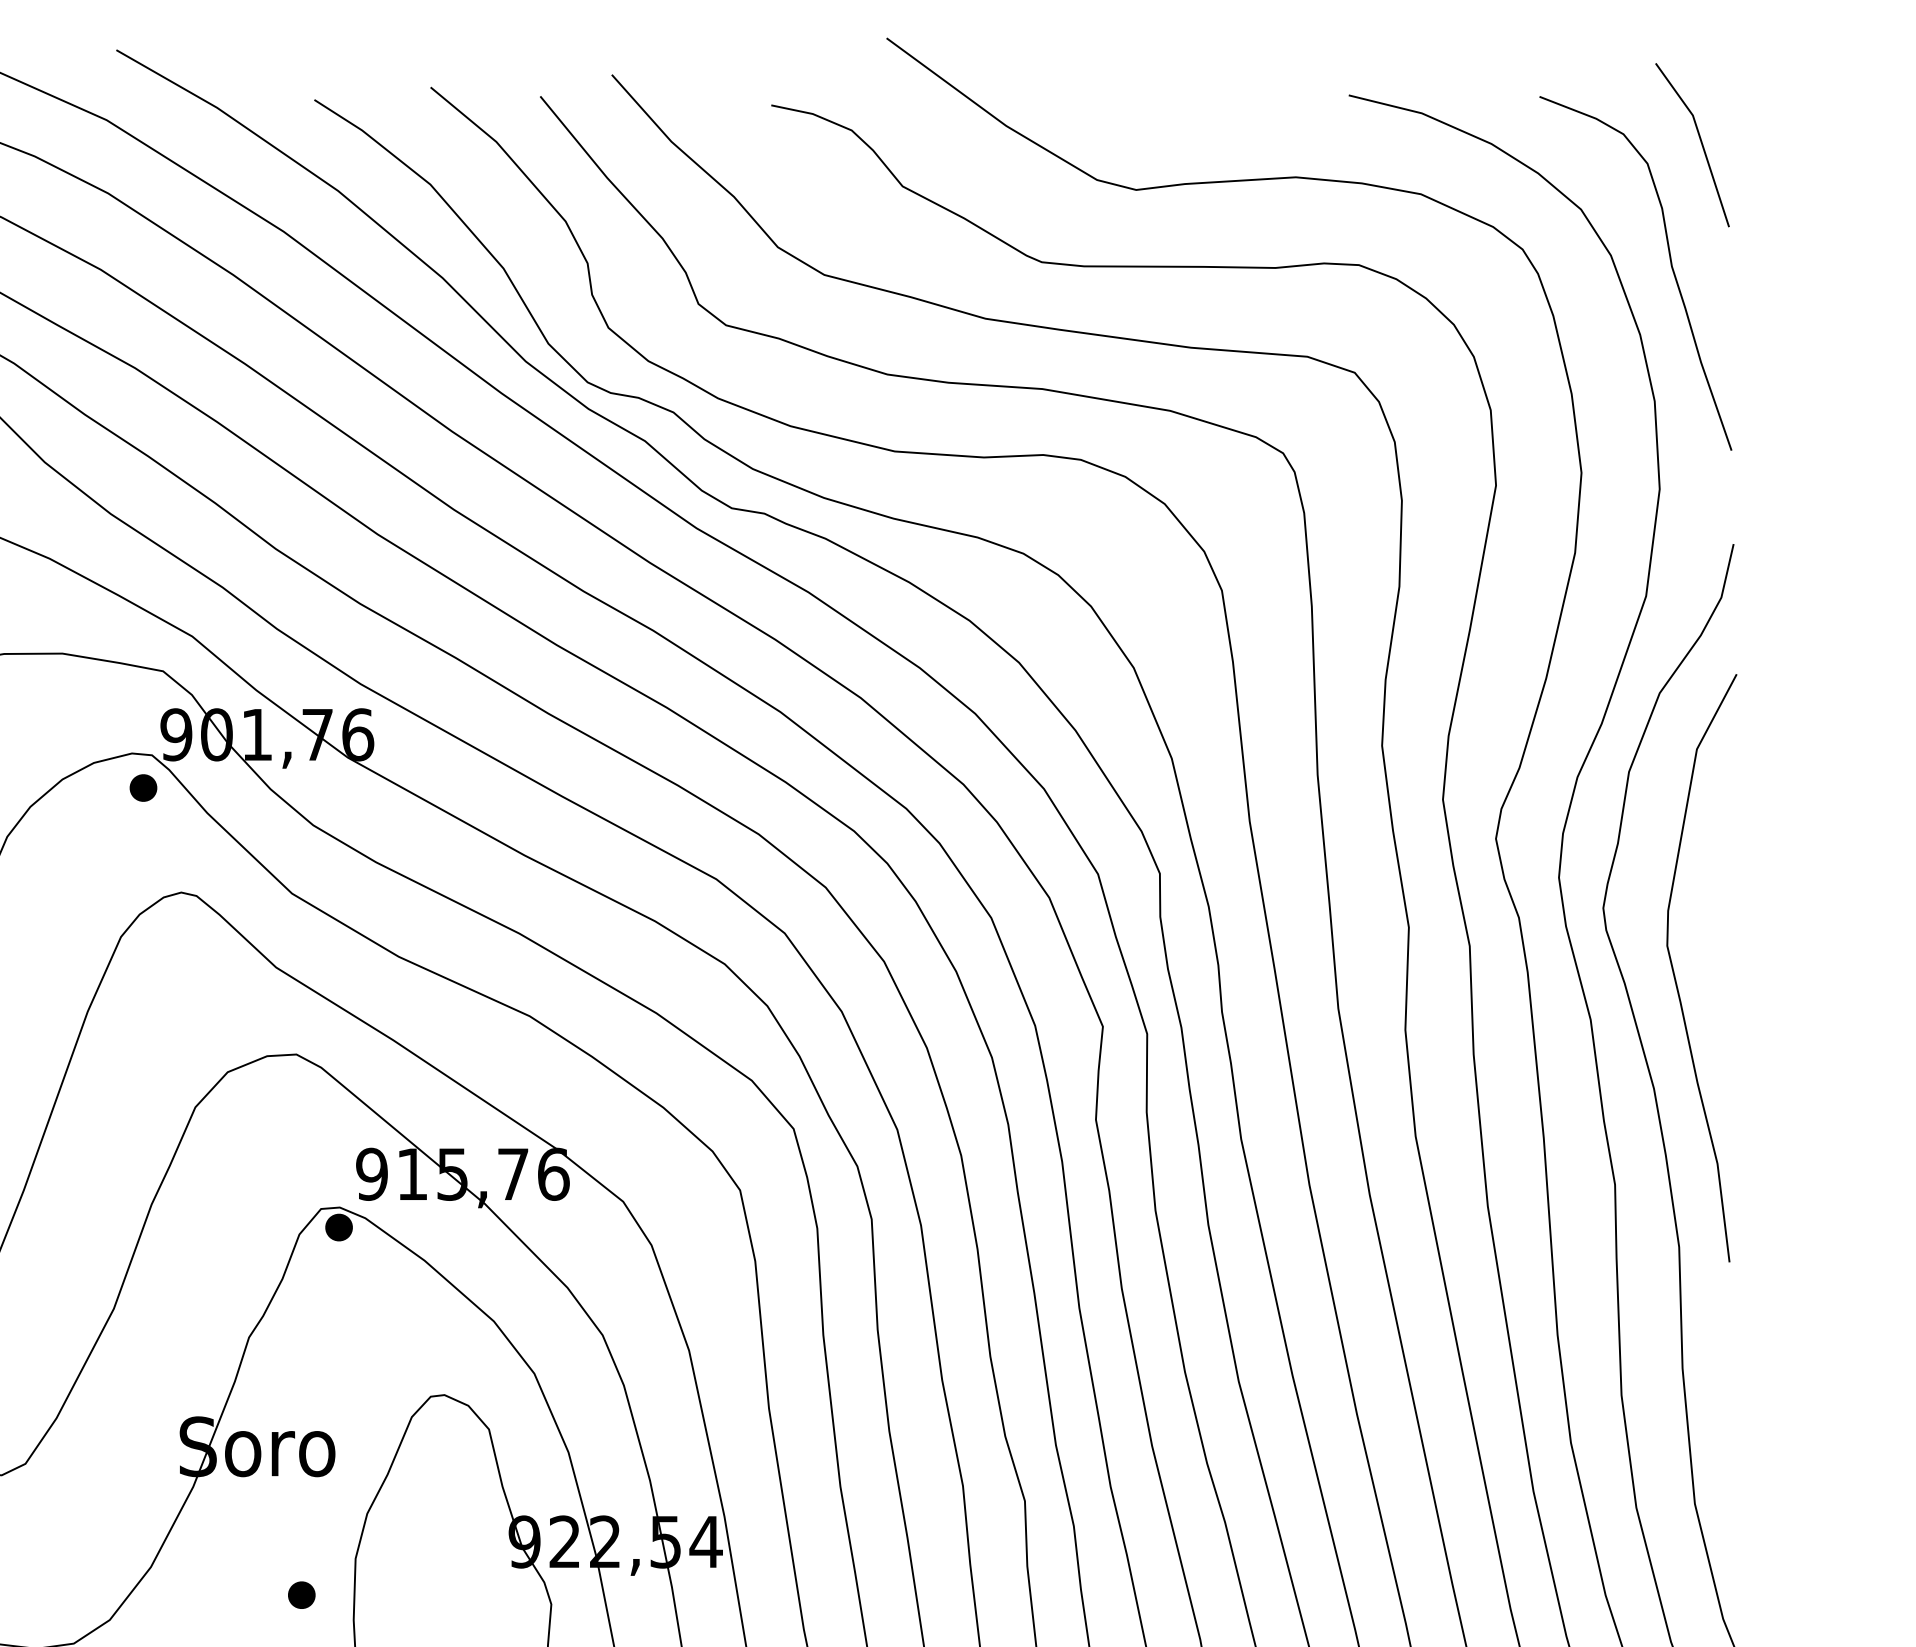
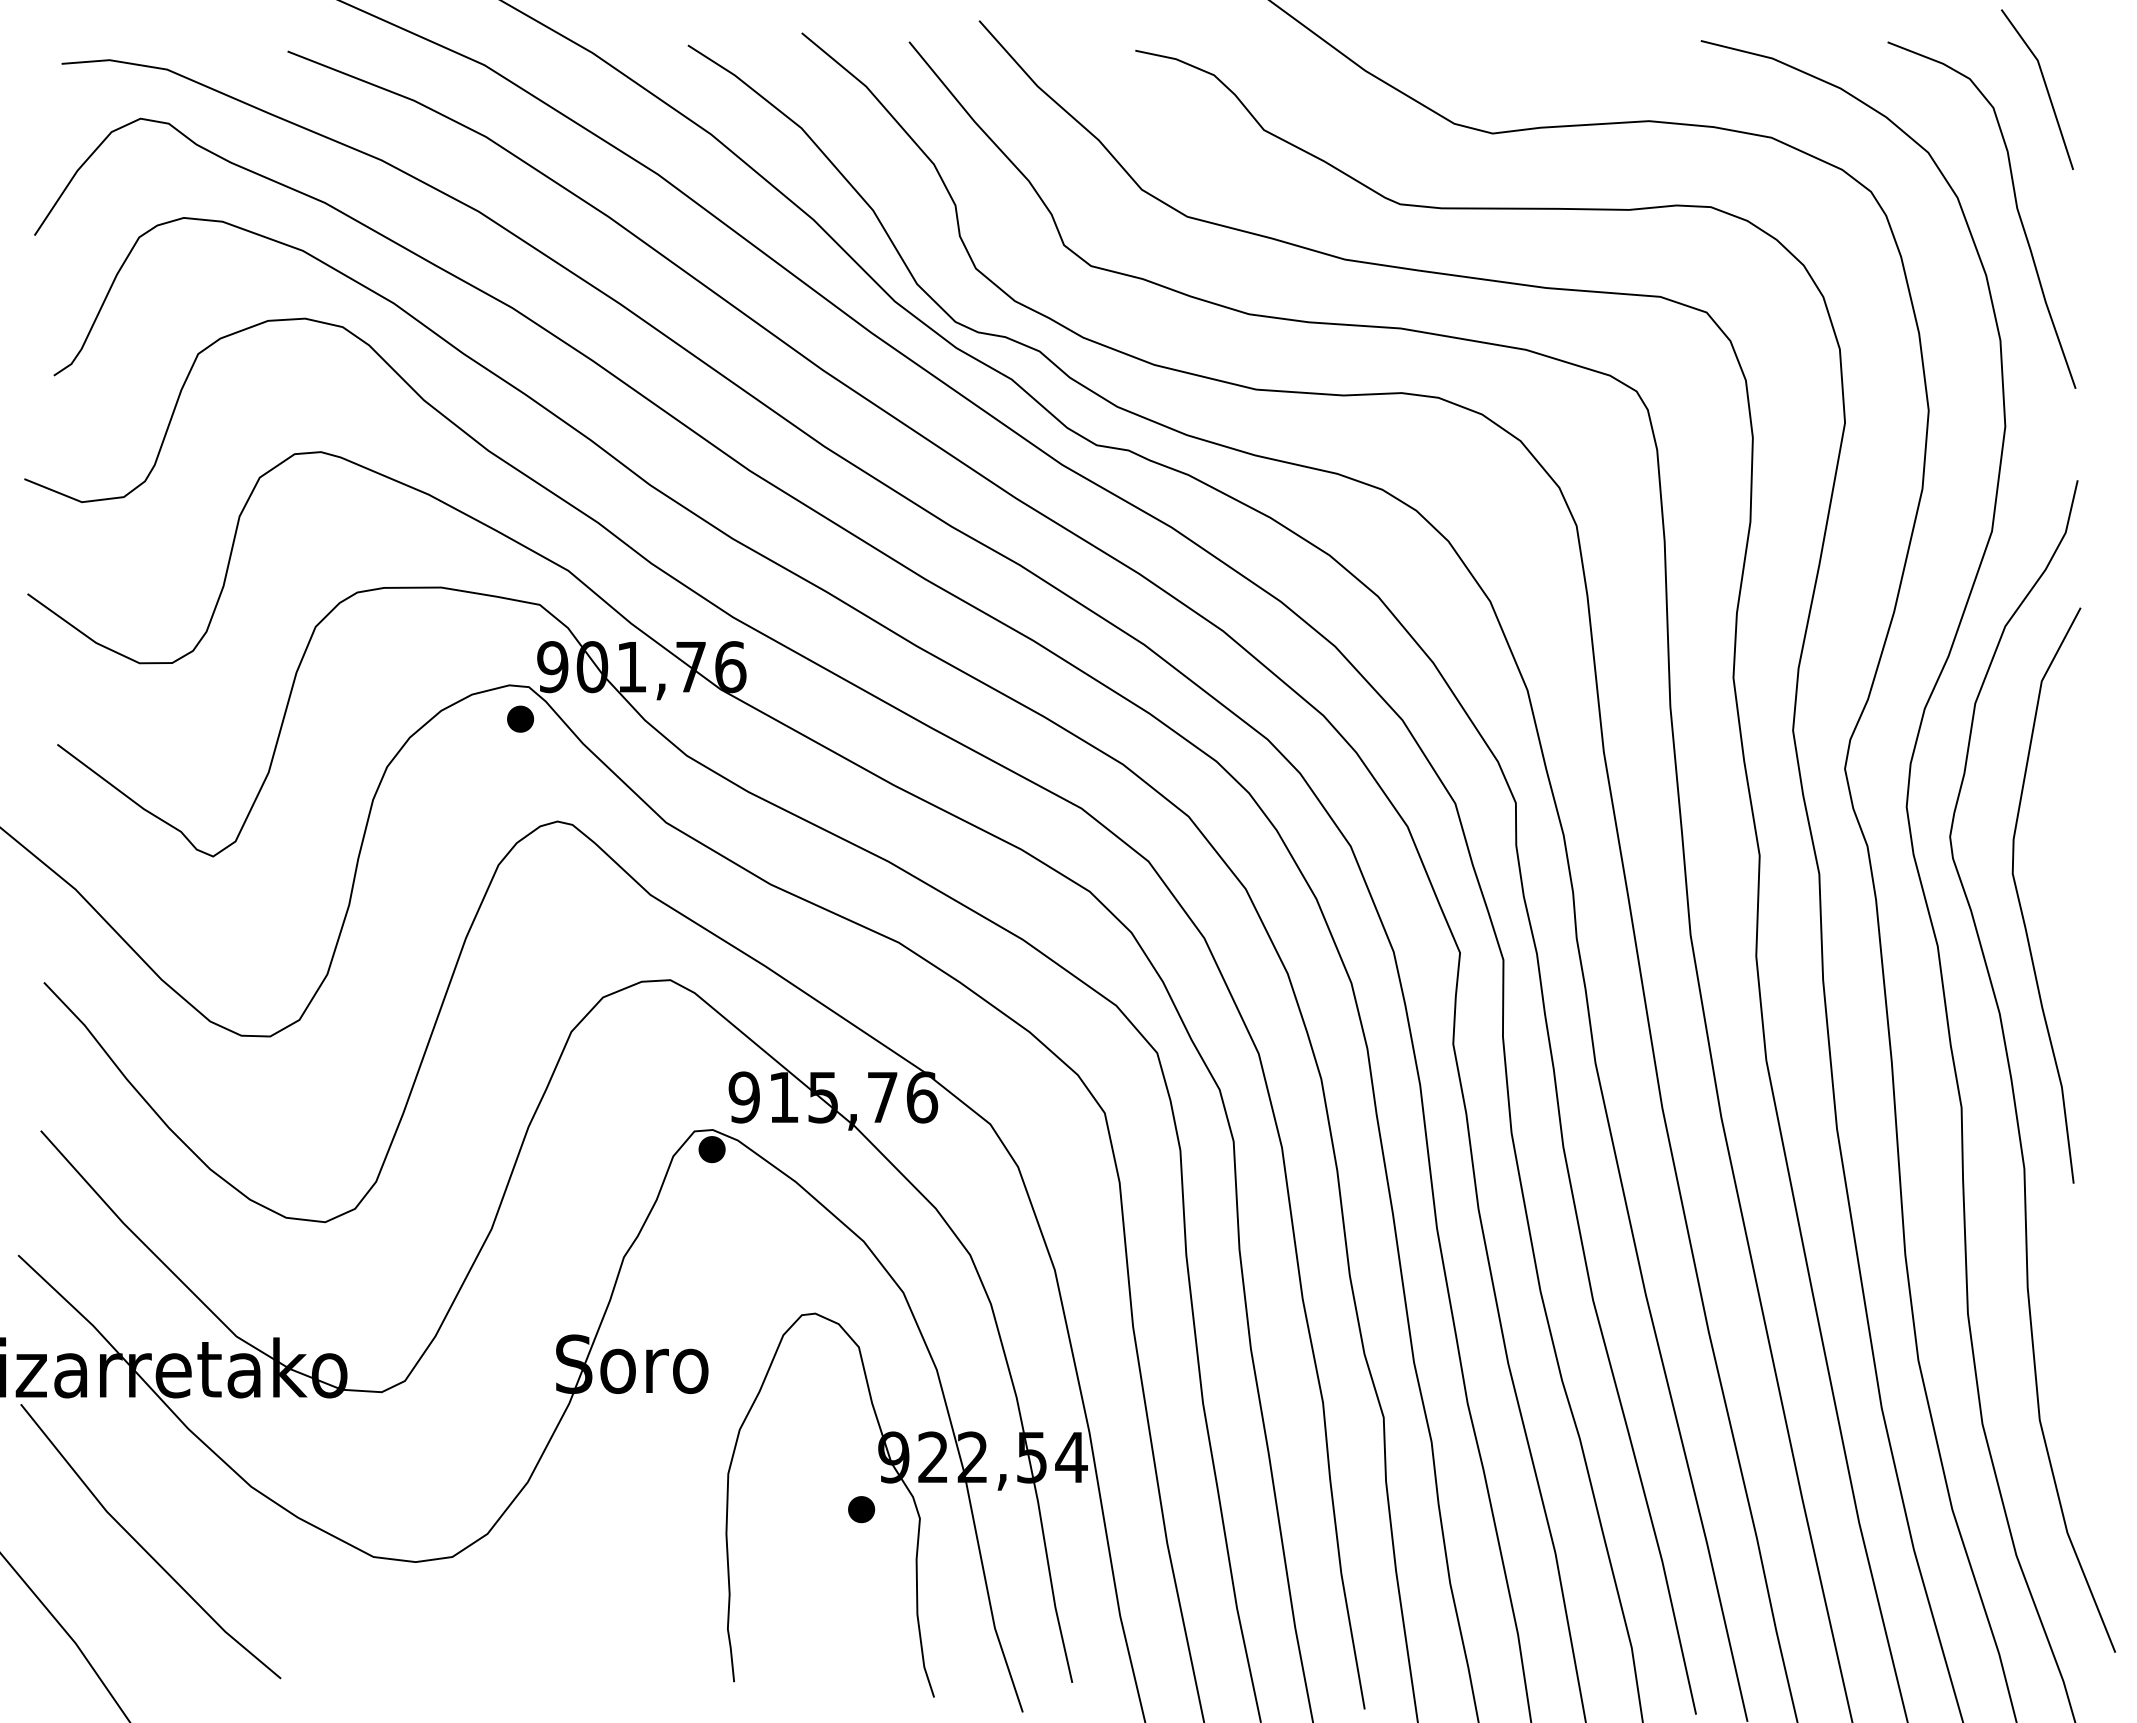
part: (301, 1595) -> (861, 1509), moved

